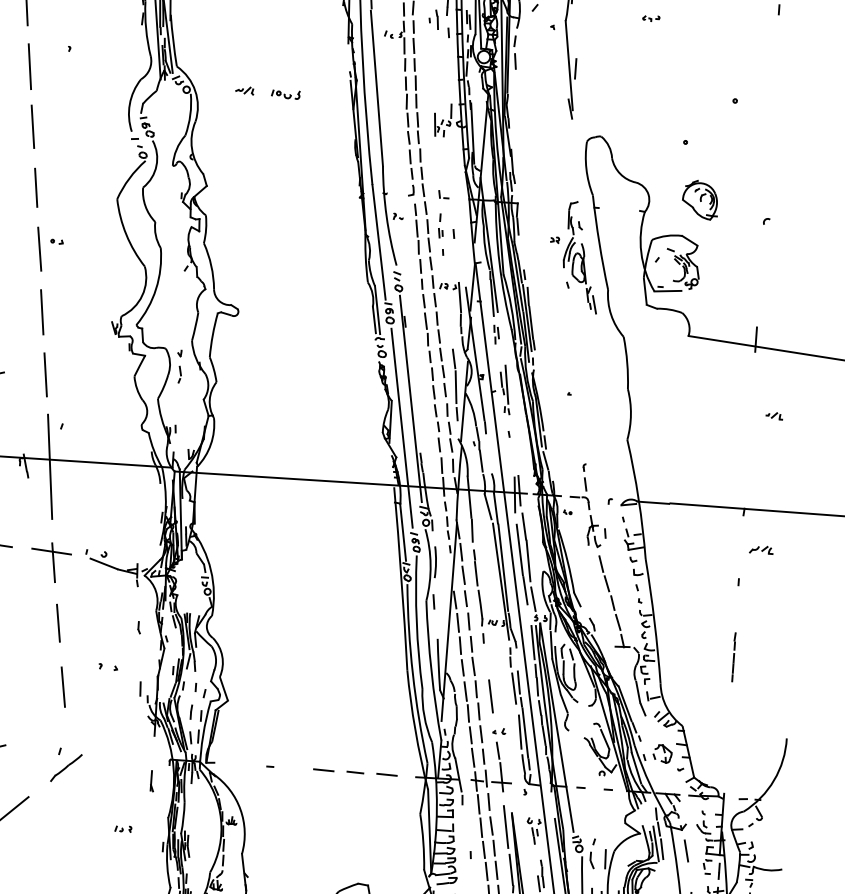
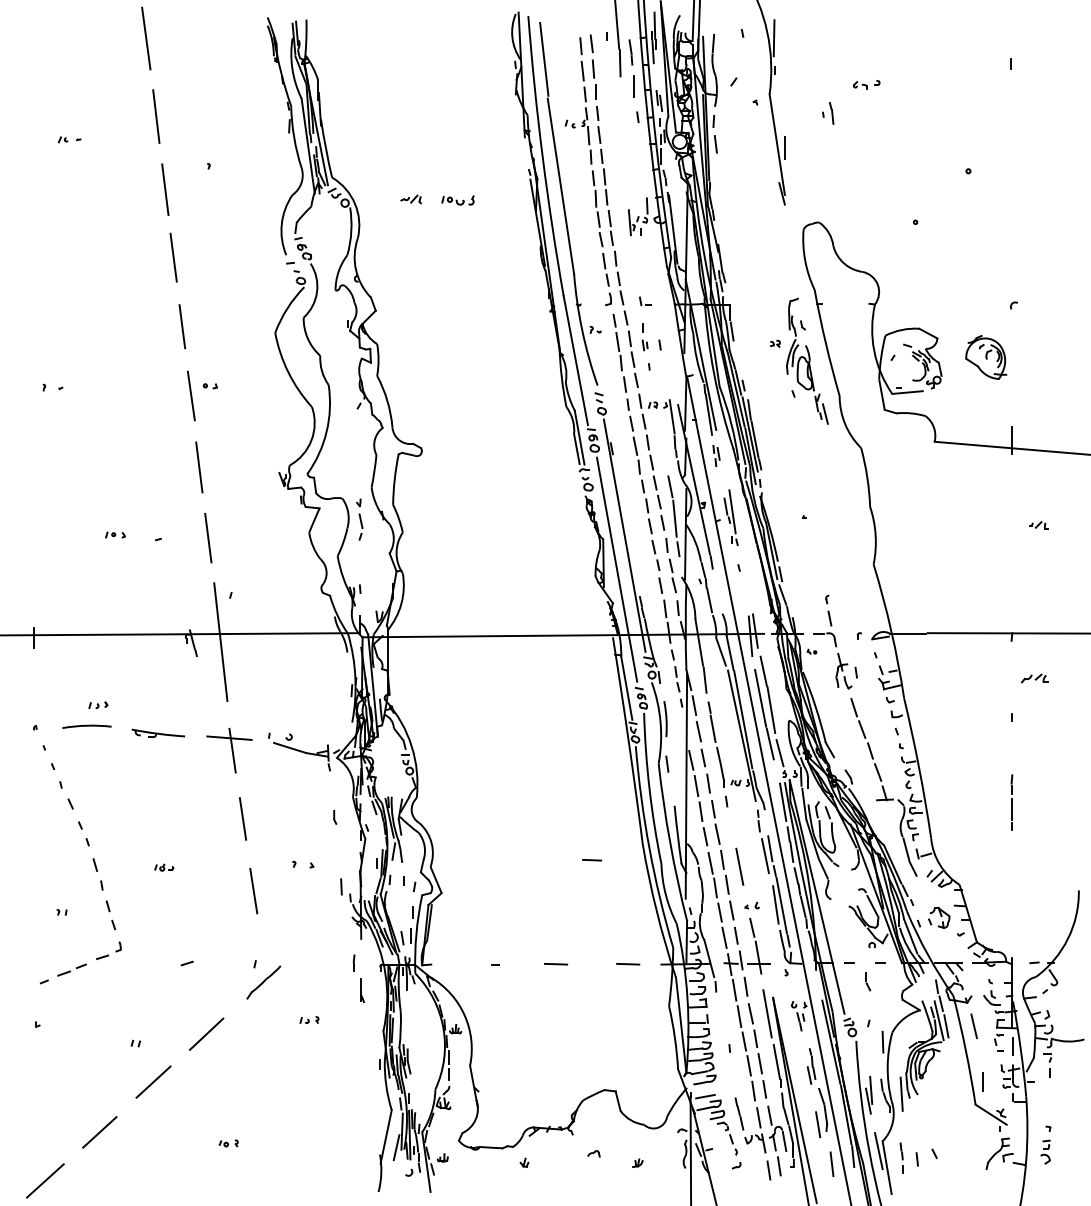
part: (651, 17) -> (866, 83), size x1.4
part: (434, 19) -> (828, 113), moved
part: (700, 200) -> (986, 357), moved
part: (179, 374) -> (360, 526), size x1.4
part: (190, 711) -> (353, 962), moved
line: (354, 772) -> (591, 860), moved
part: (123, 828) -> (309, 1019), moved
part: (592, 860) -> (868, 981), moved

